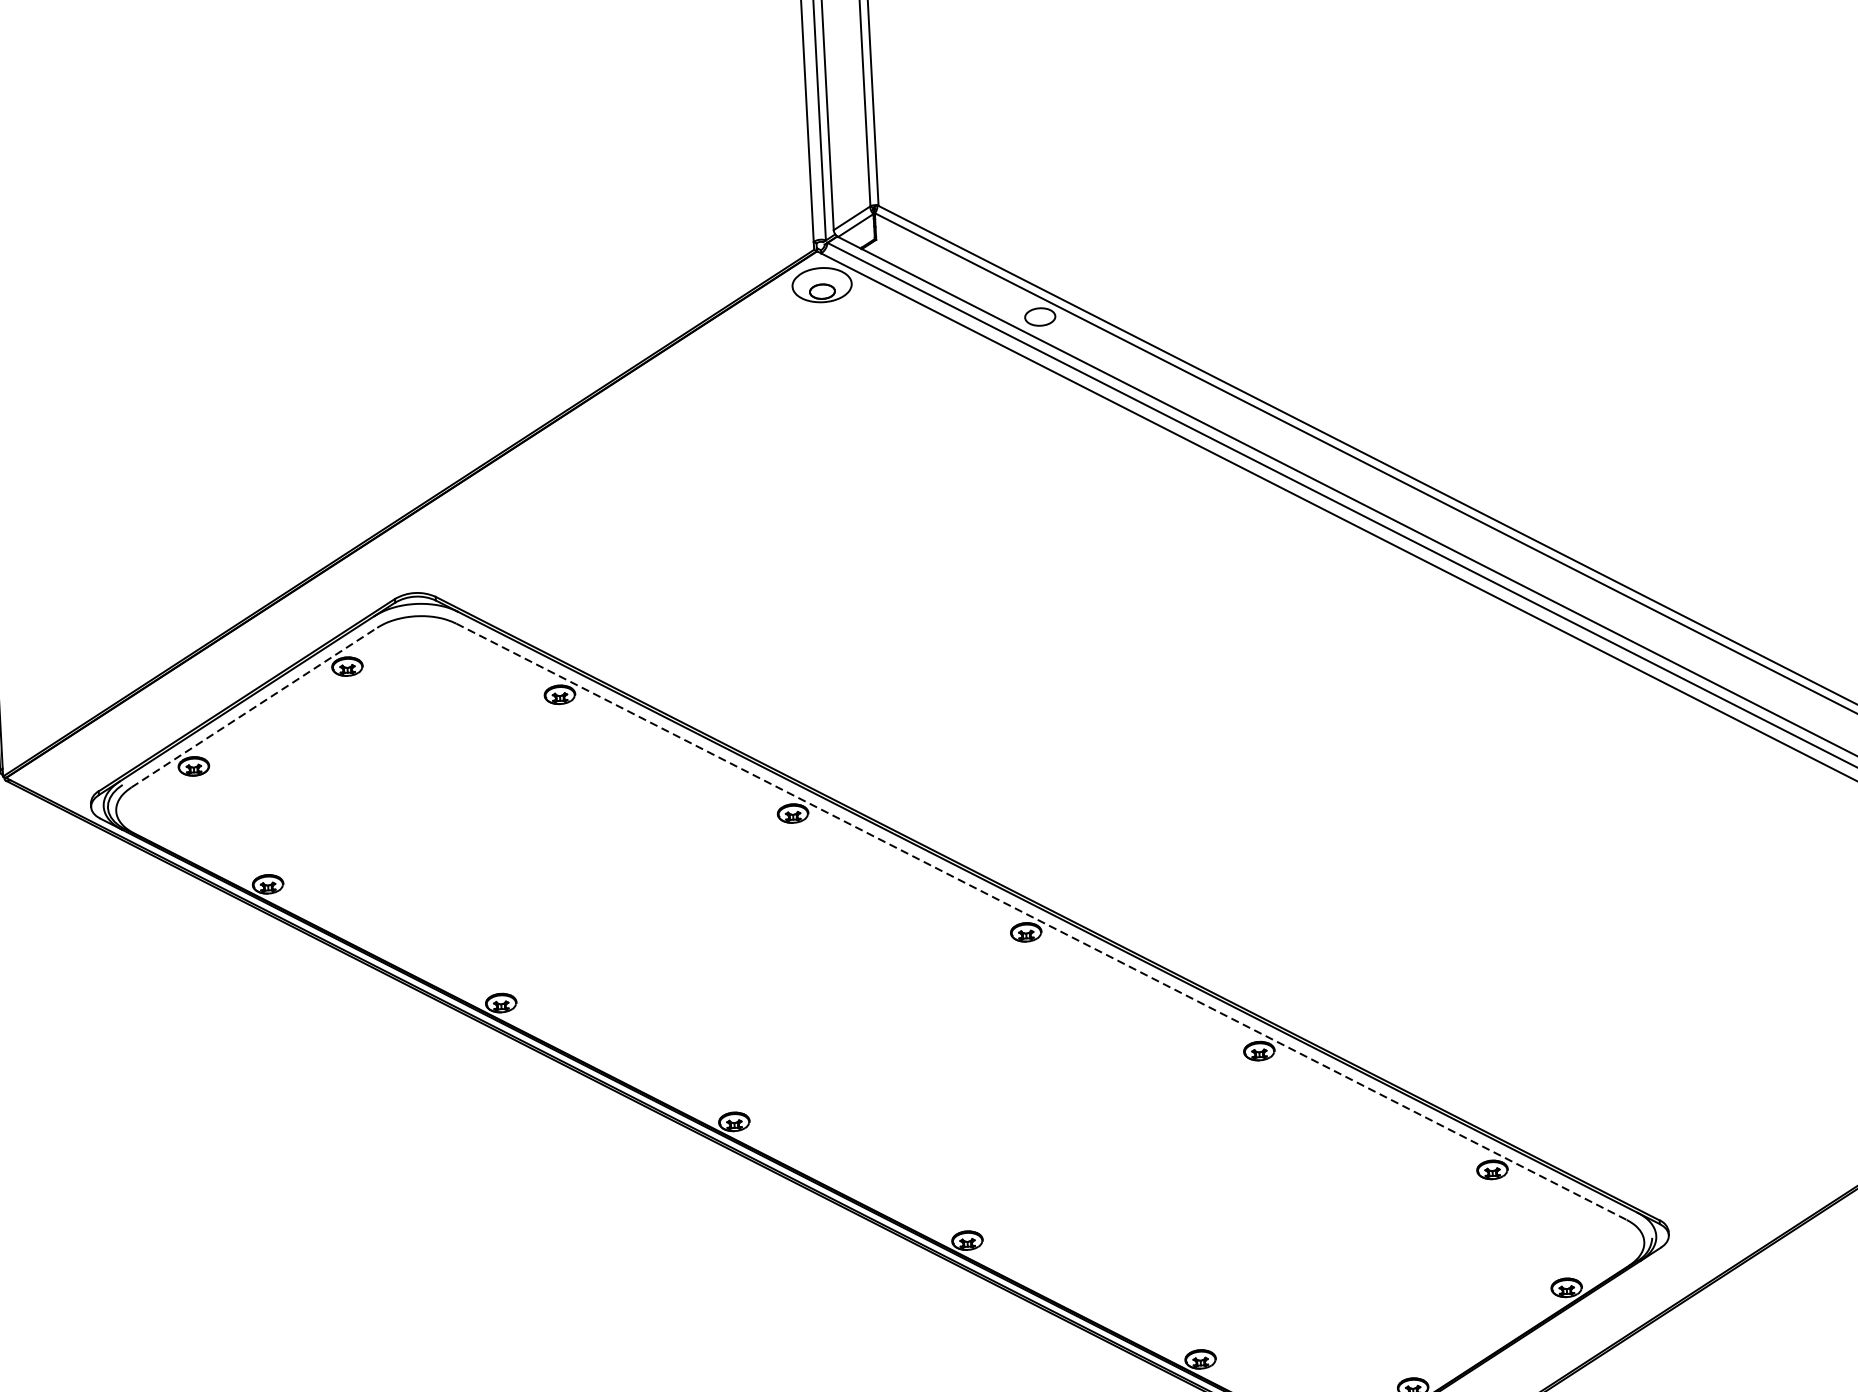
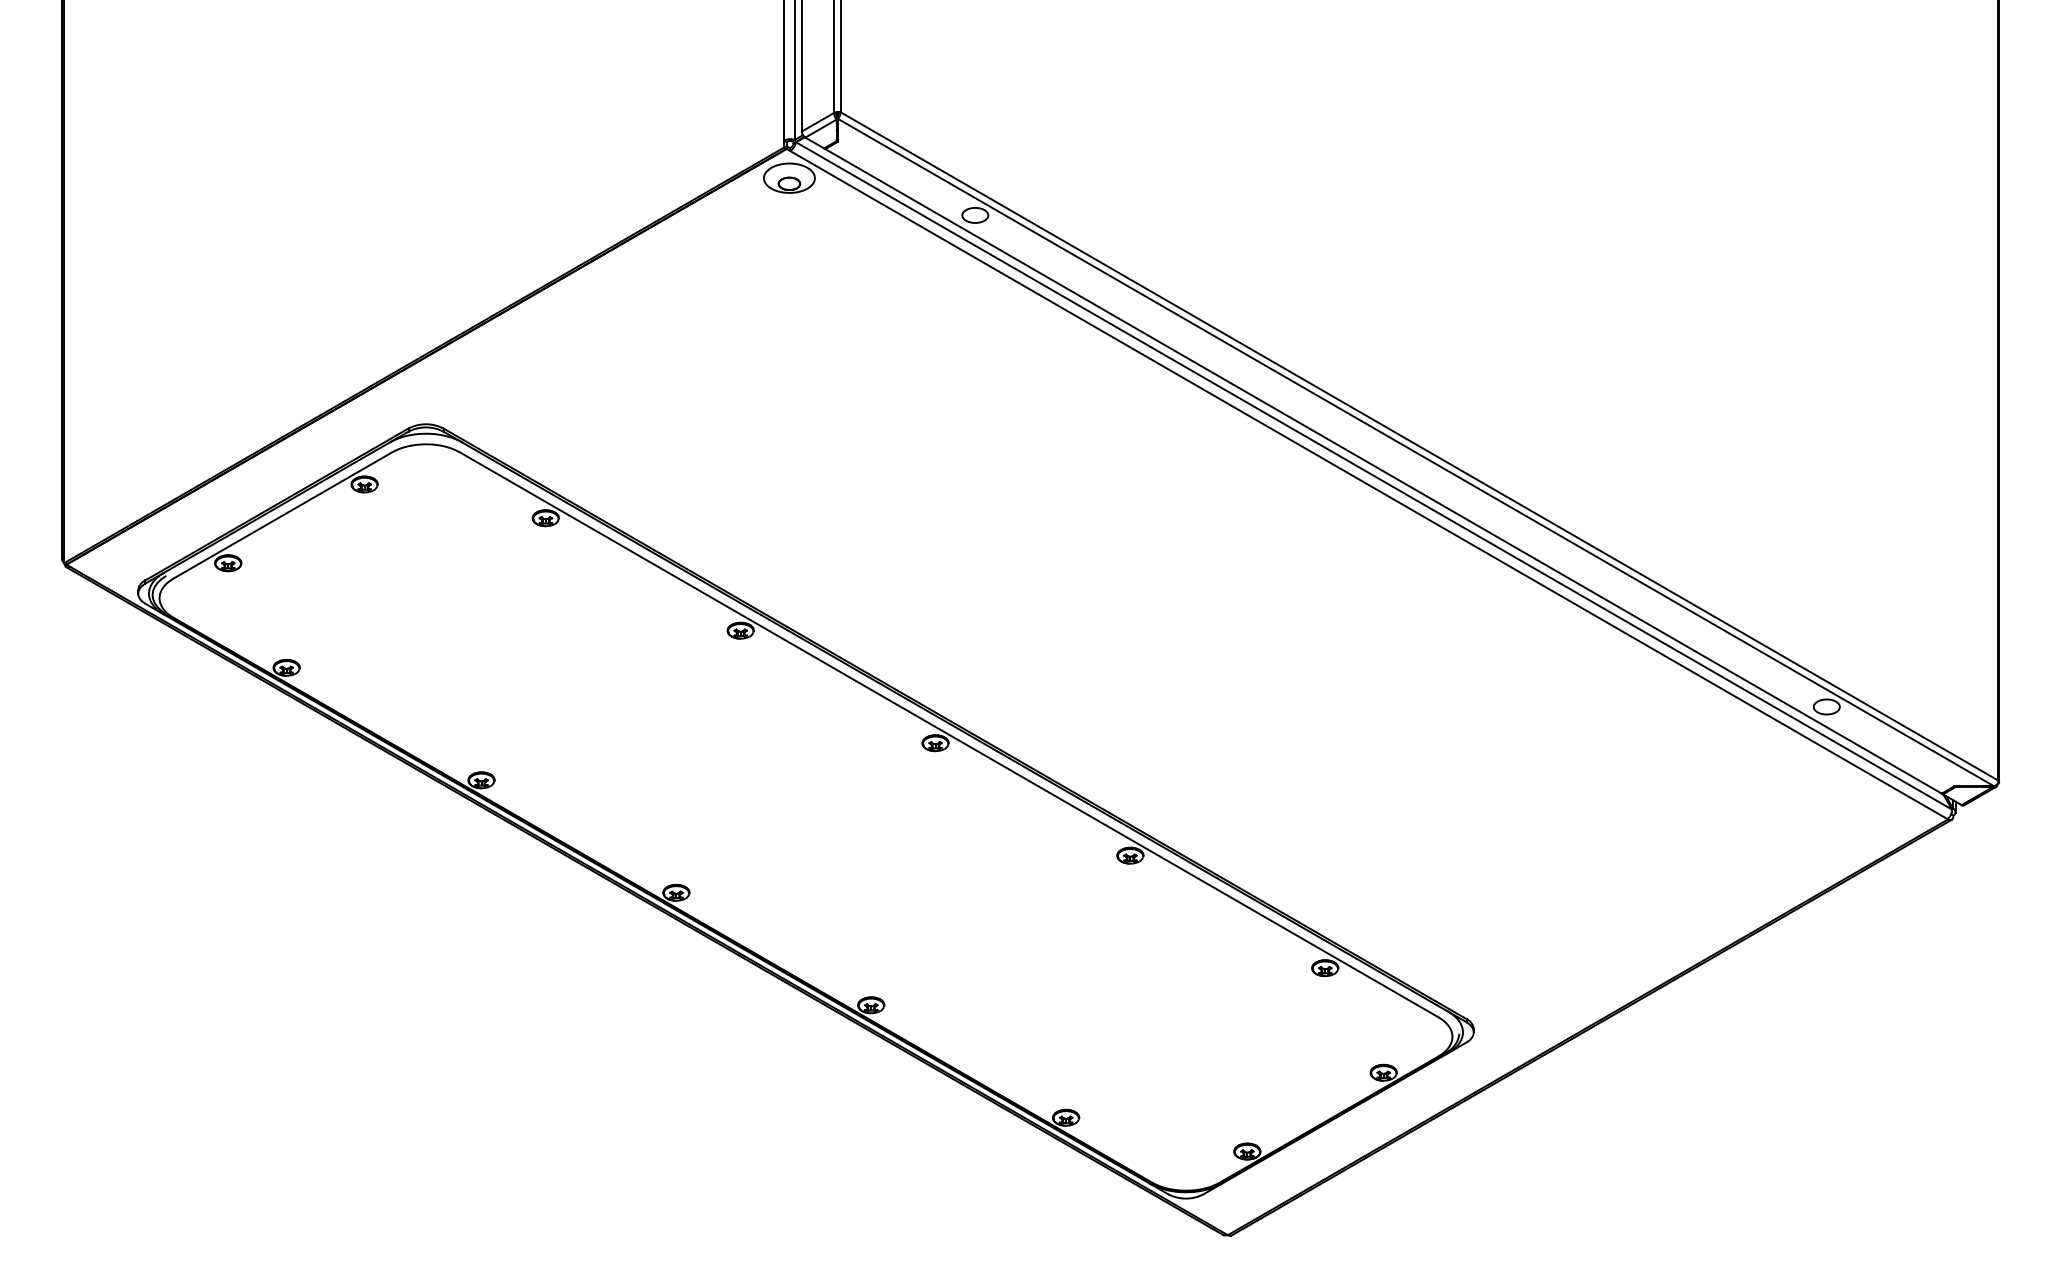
line: (253, 707) -> (282, 515), dashed -> solid
line: (1041, 921) -> (949, 734), dashed -> solid

